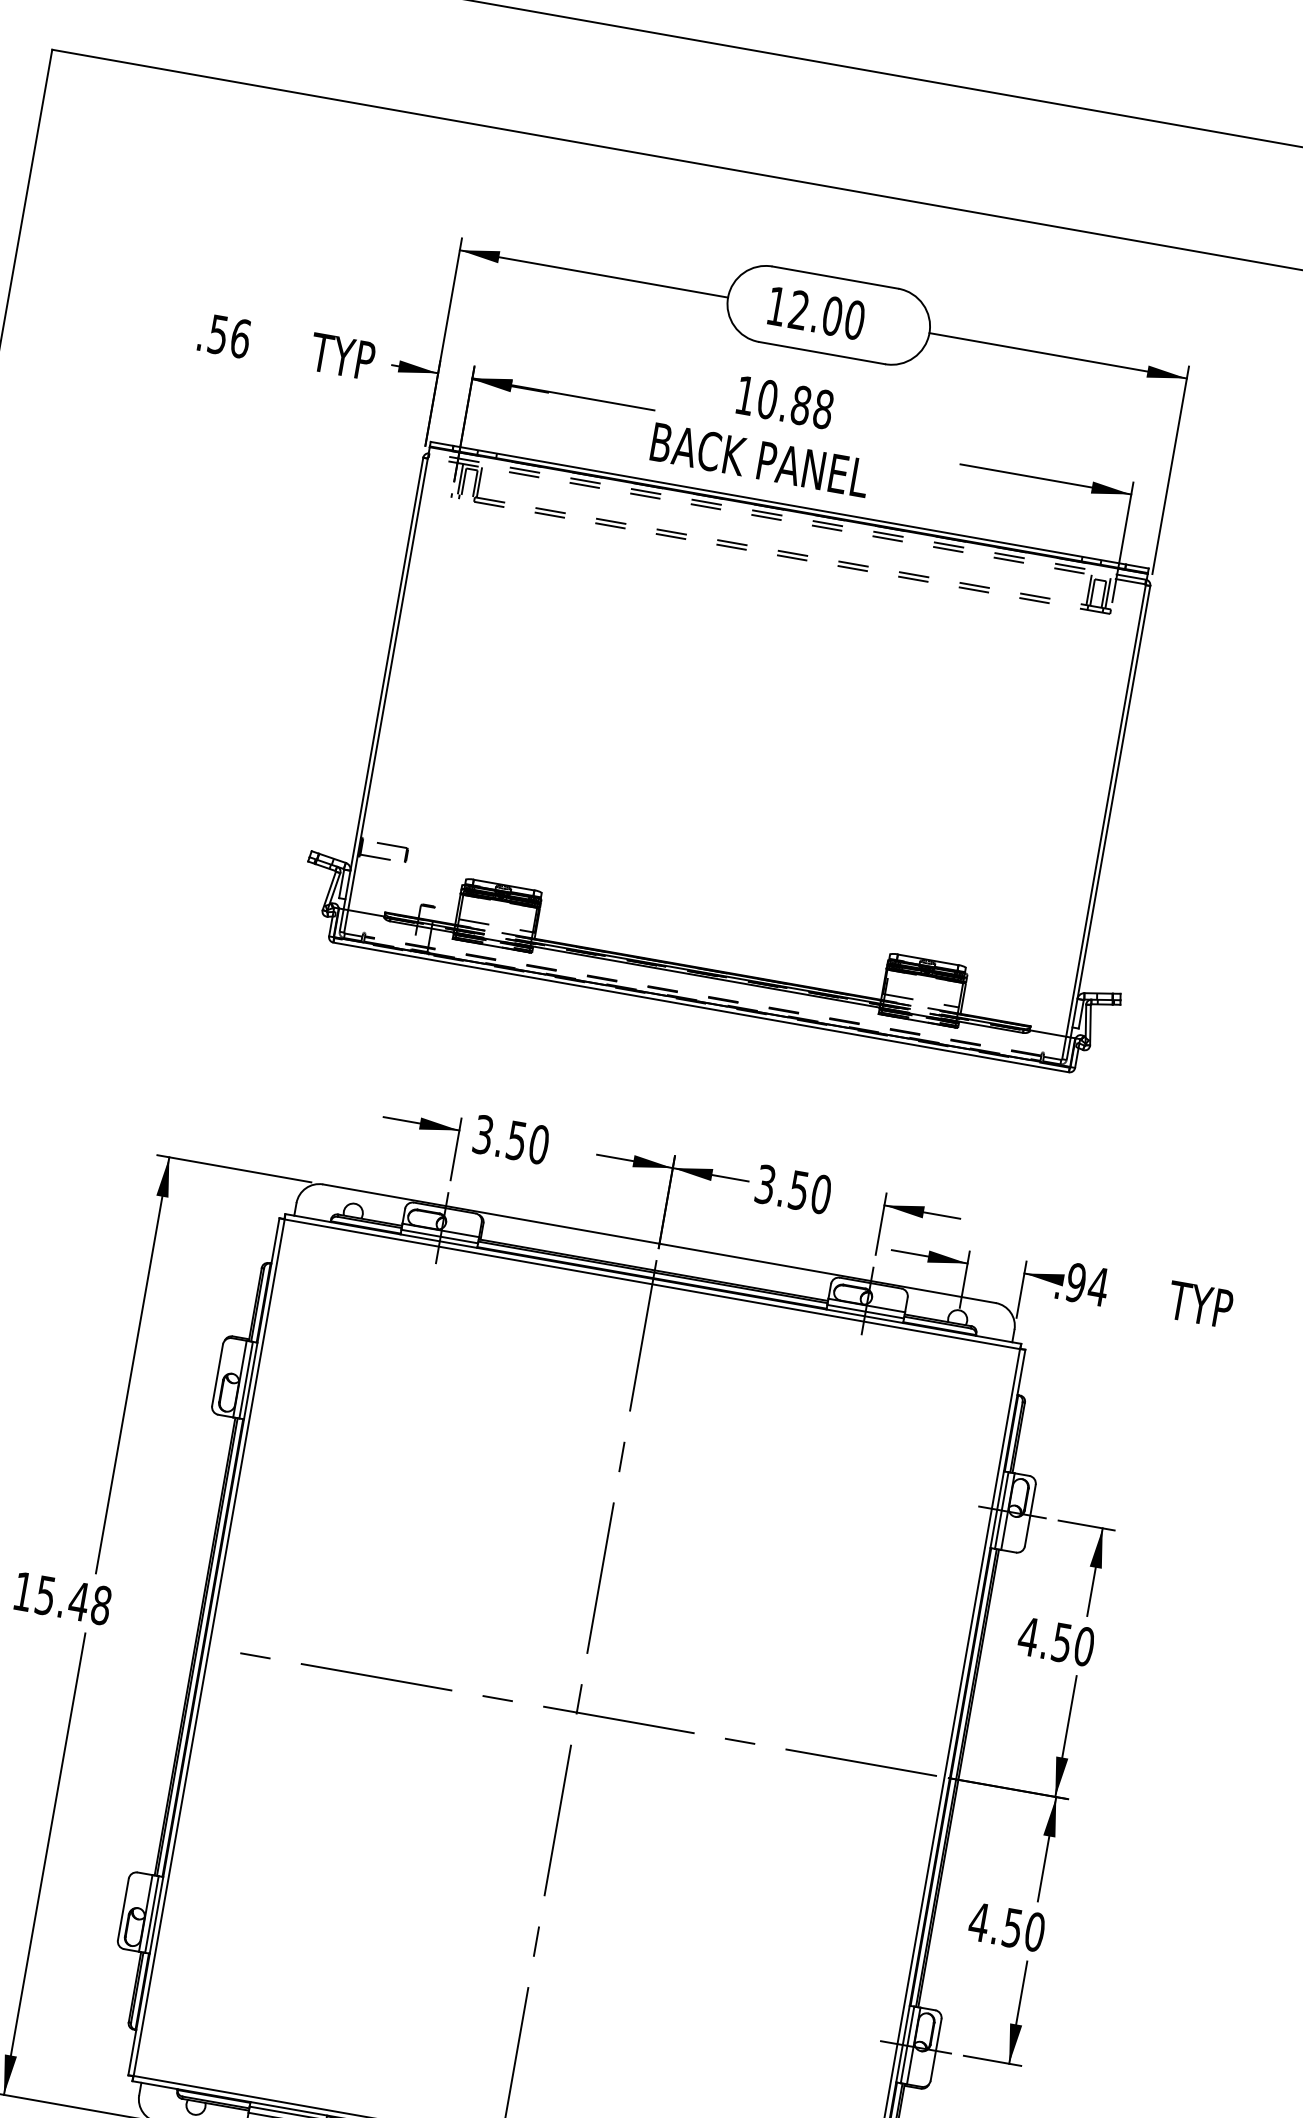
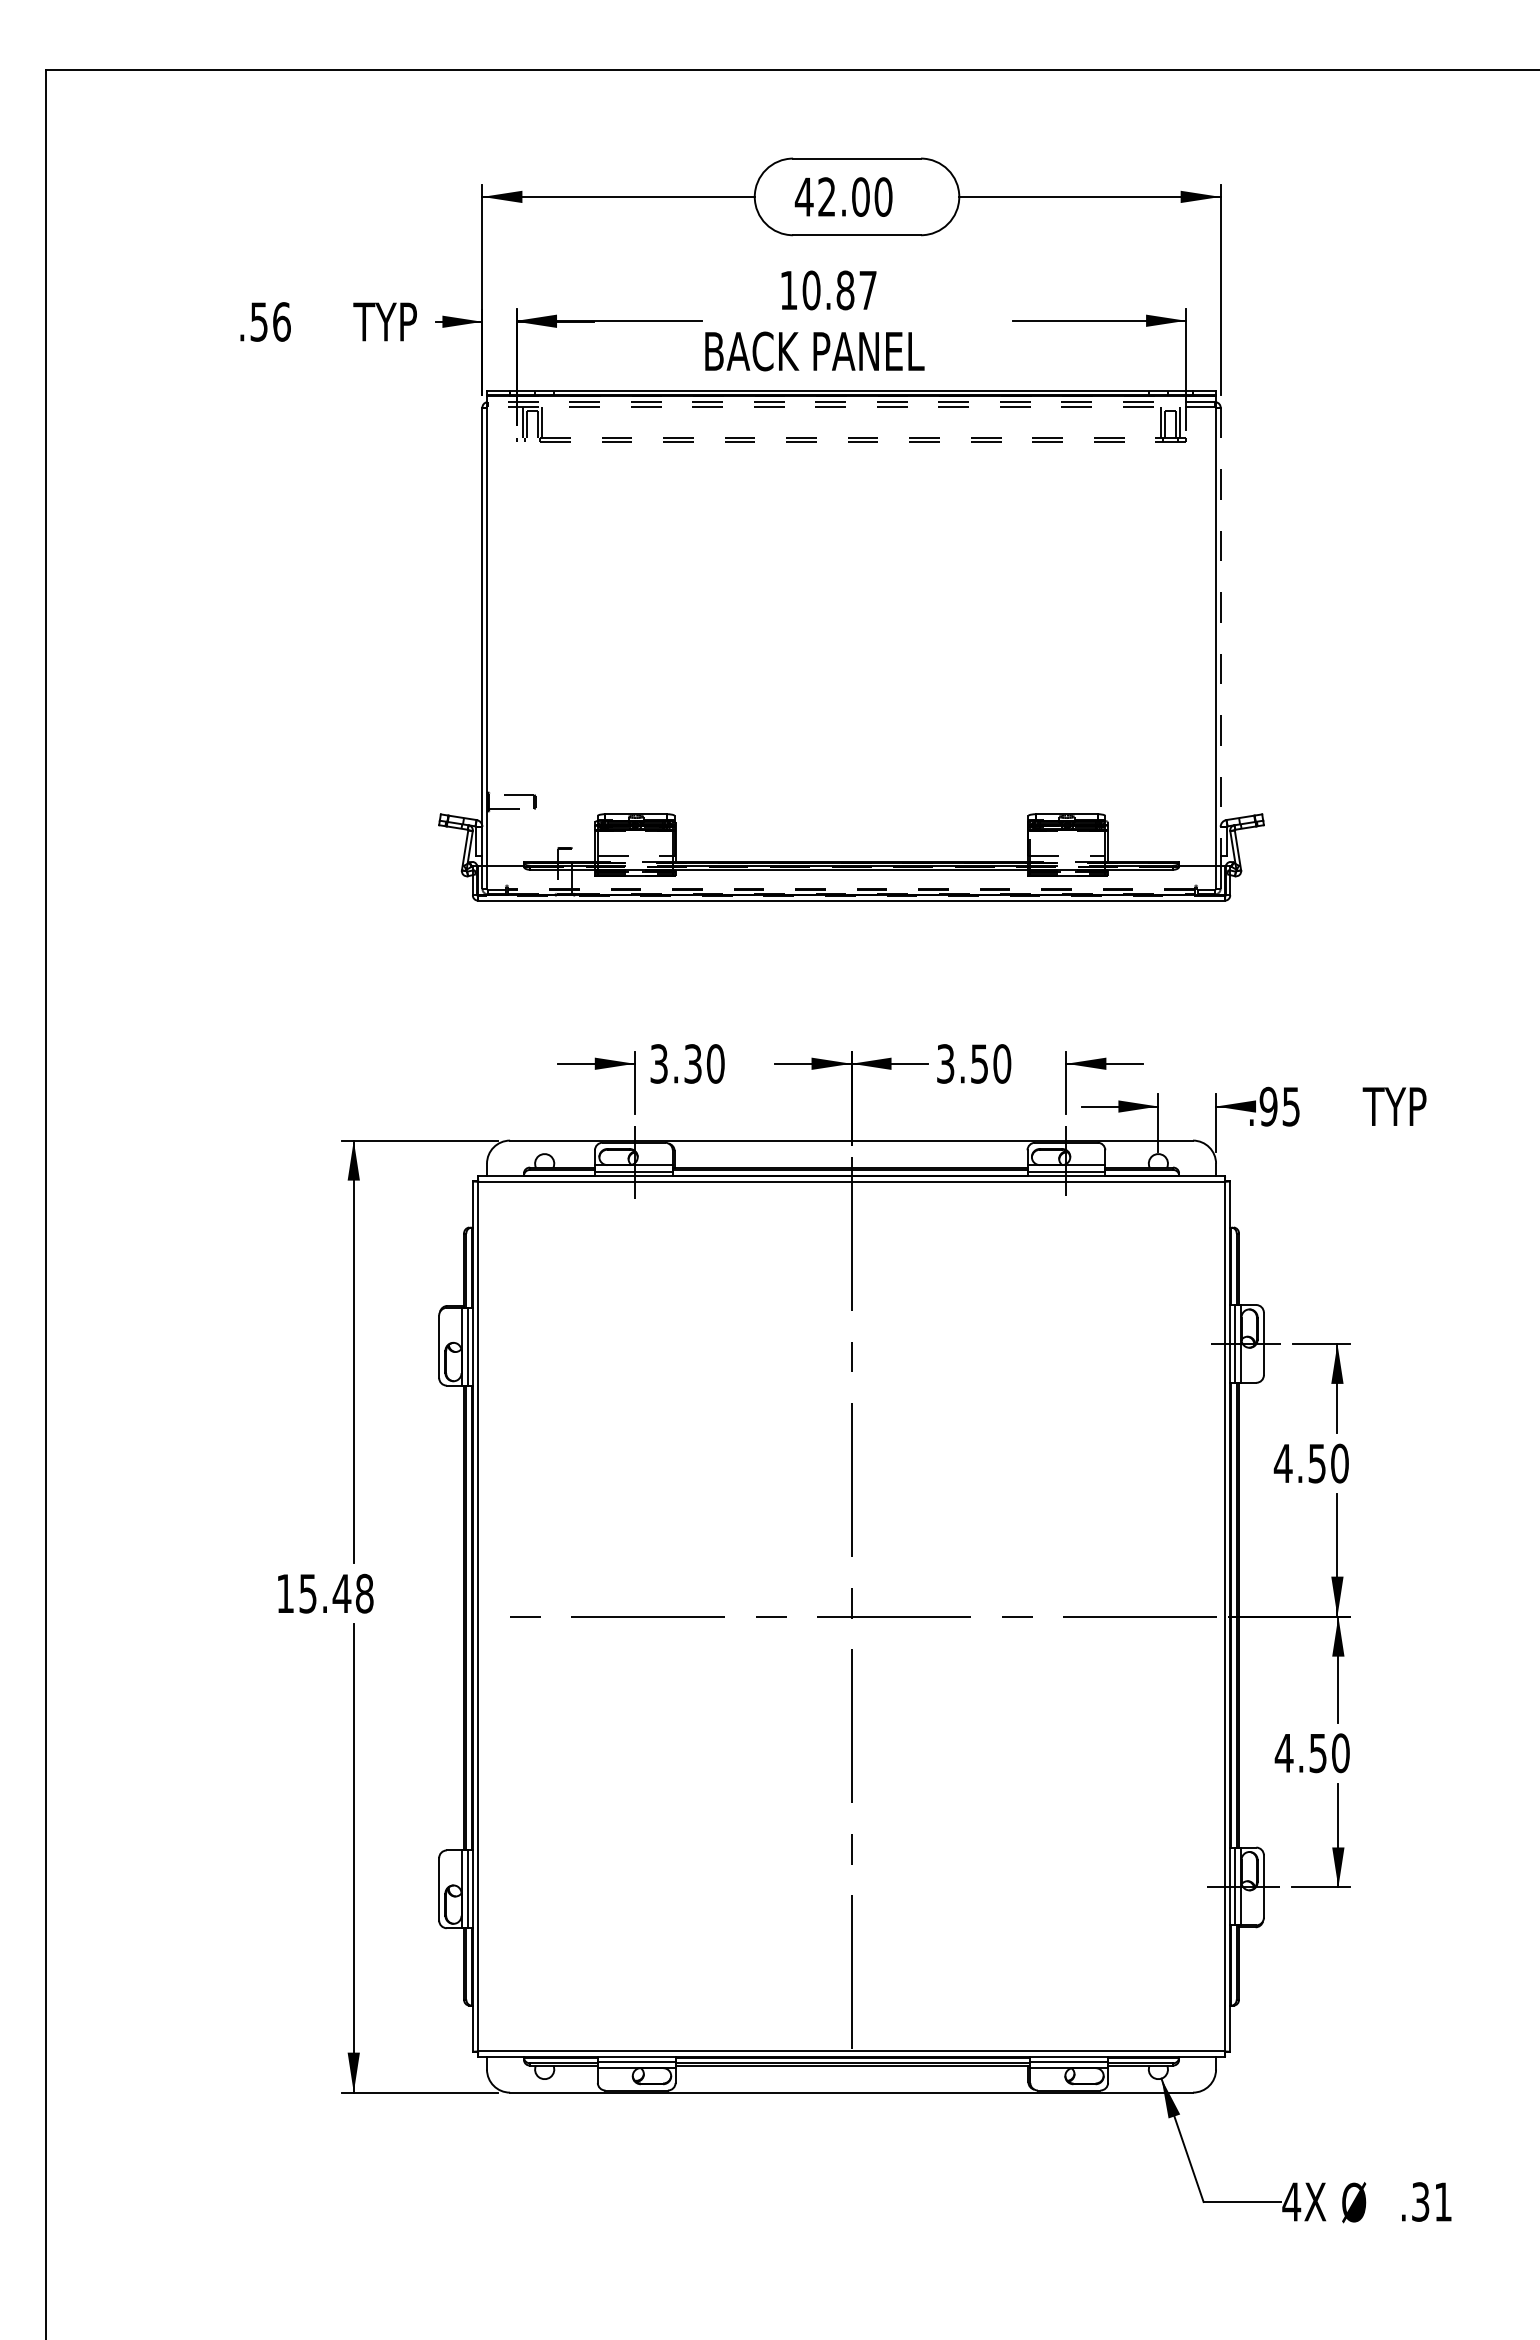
text: (776, 305) -> (803, 196), 12.00 -> 42.00
text: (823, 409) -> (868, 290), 10.88 -> 10.87
line: (1110, 812) -> (1220, 637), solid -> dashed
text: (517, 1140) -> (693, 1063), 3.50 -> 3.30
text: (1097, 1286) -> (1290, 1106), .94 -> .95

